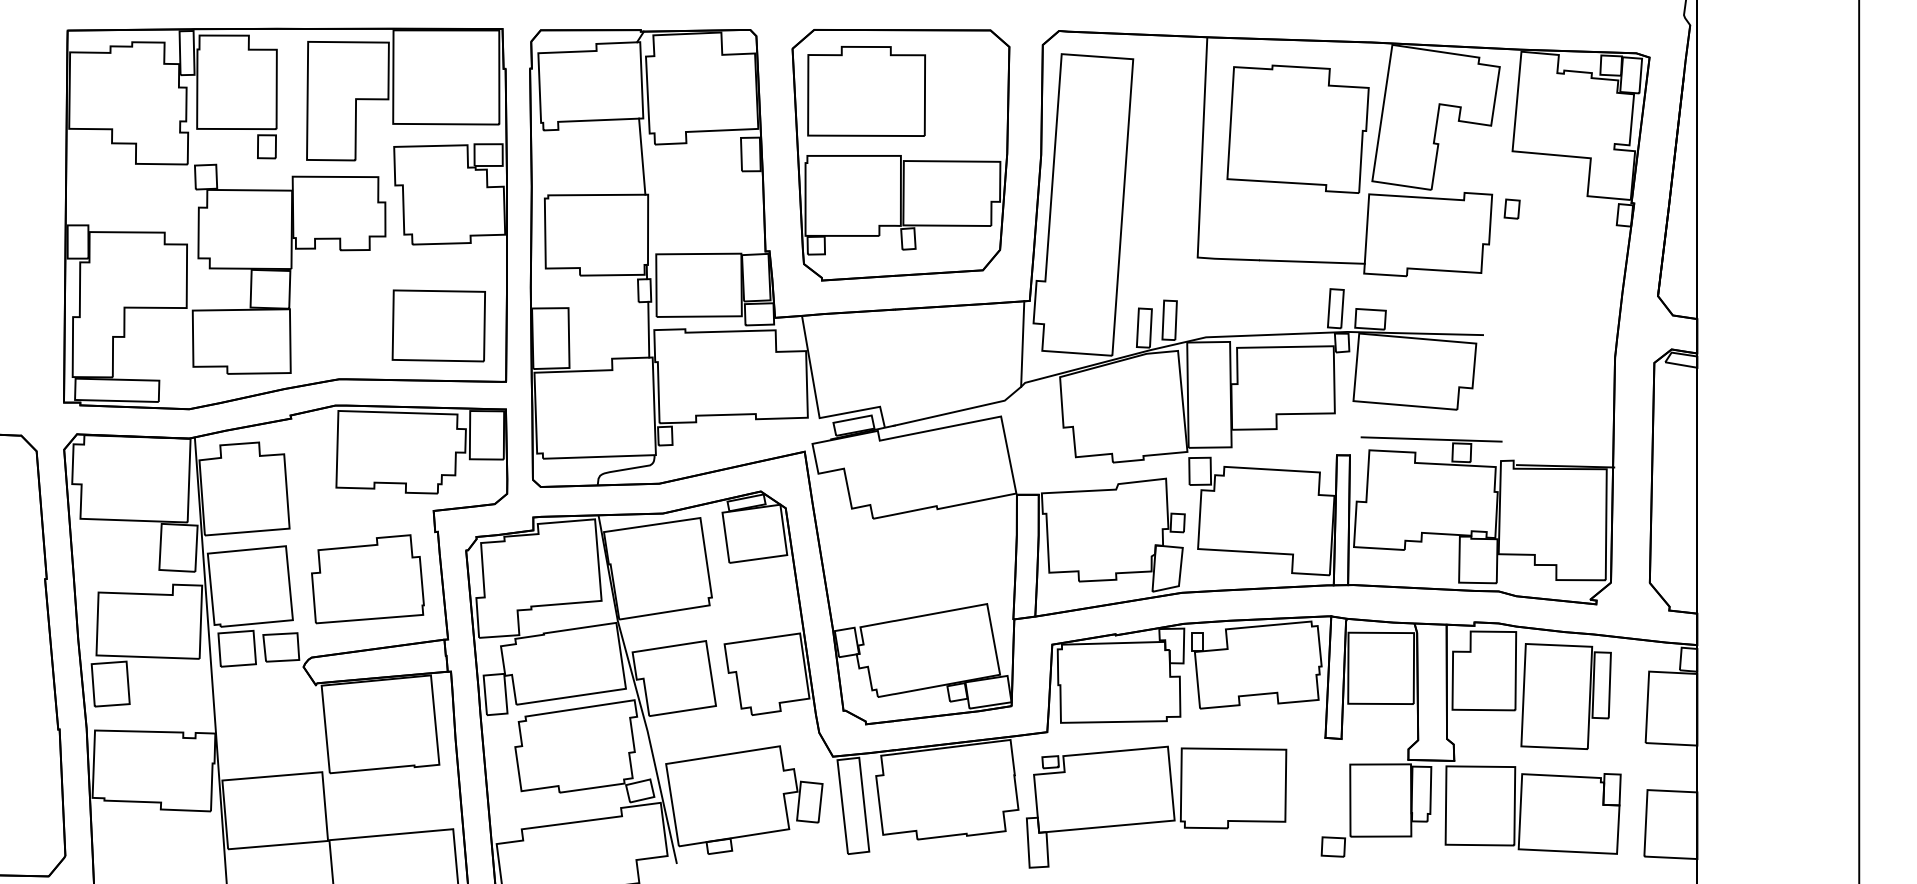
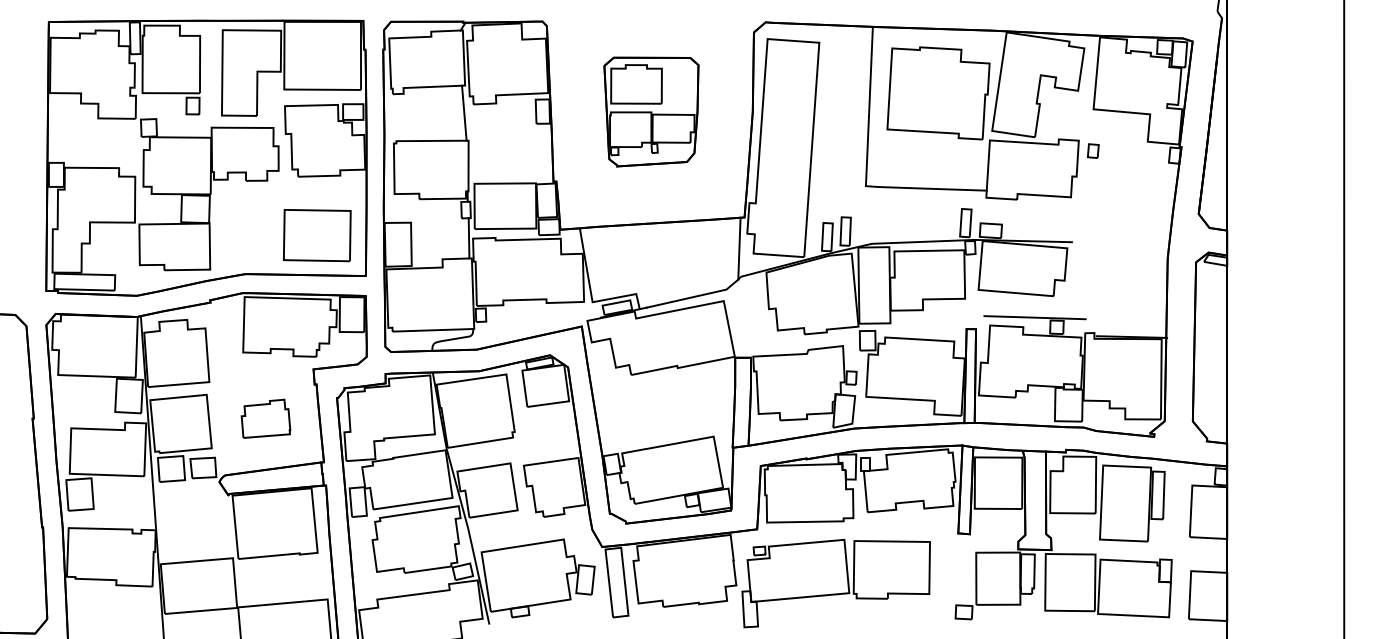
part: (901, 154) -> (651, 111), size x0.6
part: (367, 578) -> (265, 418), size x0.6

